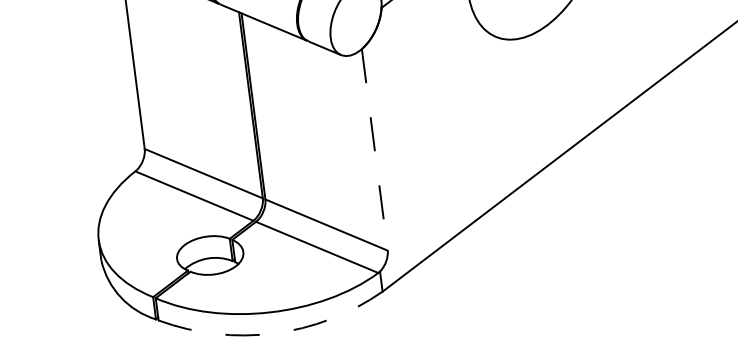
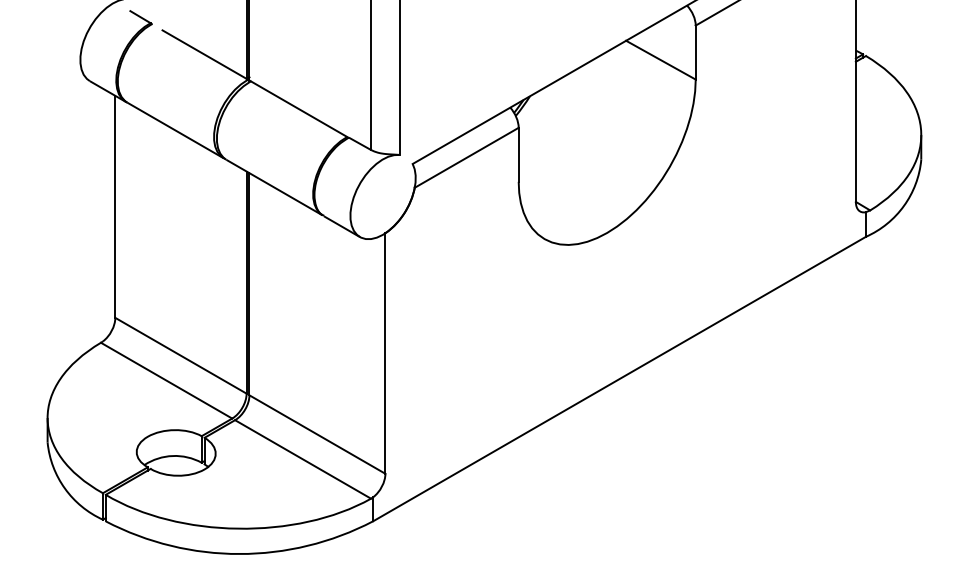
line: (374, 150) -> (385, 354), dashed -> solid
arc: (274, 333) -> (239, 554), dashed -> solid

